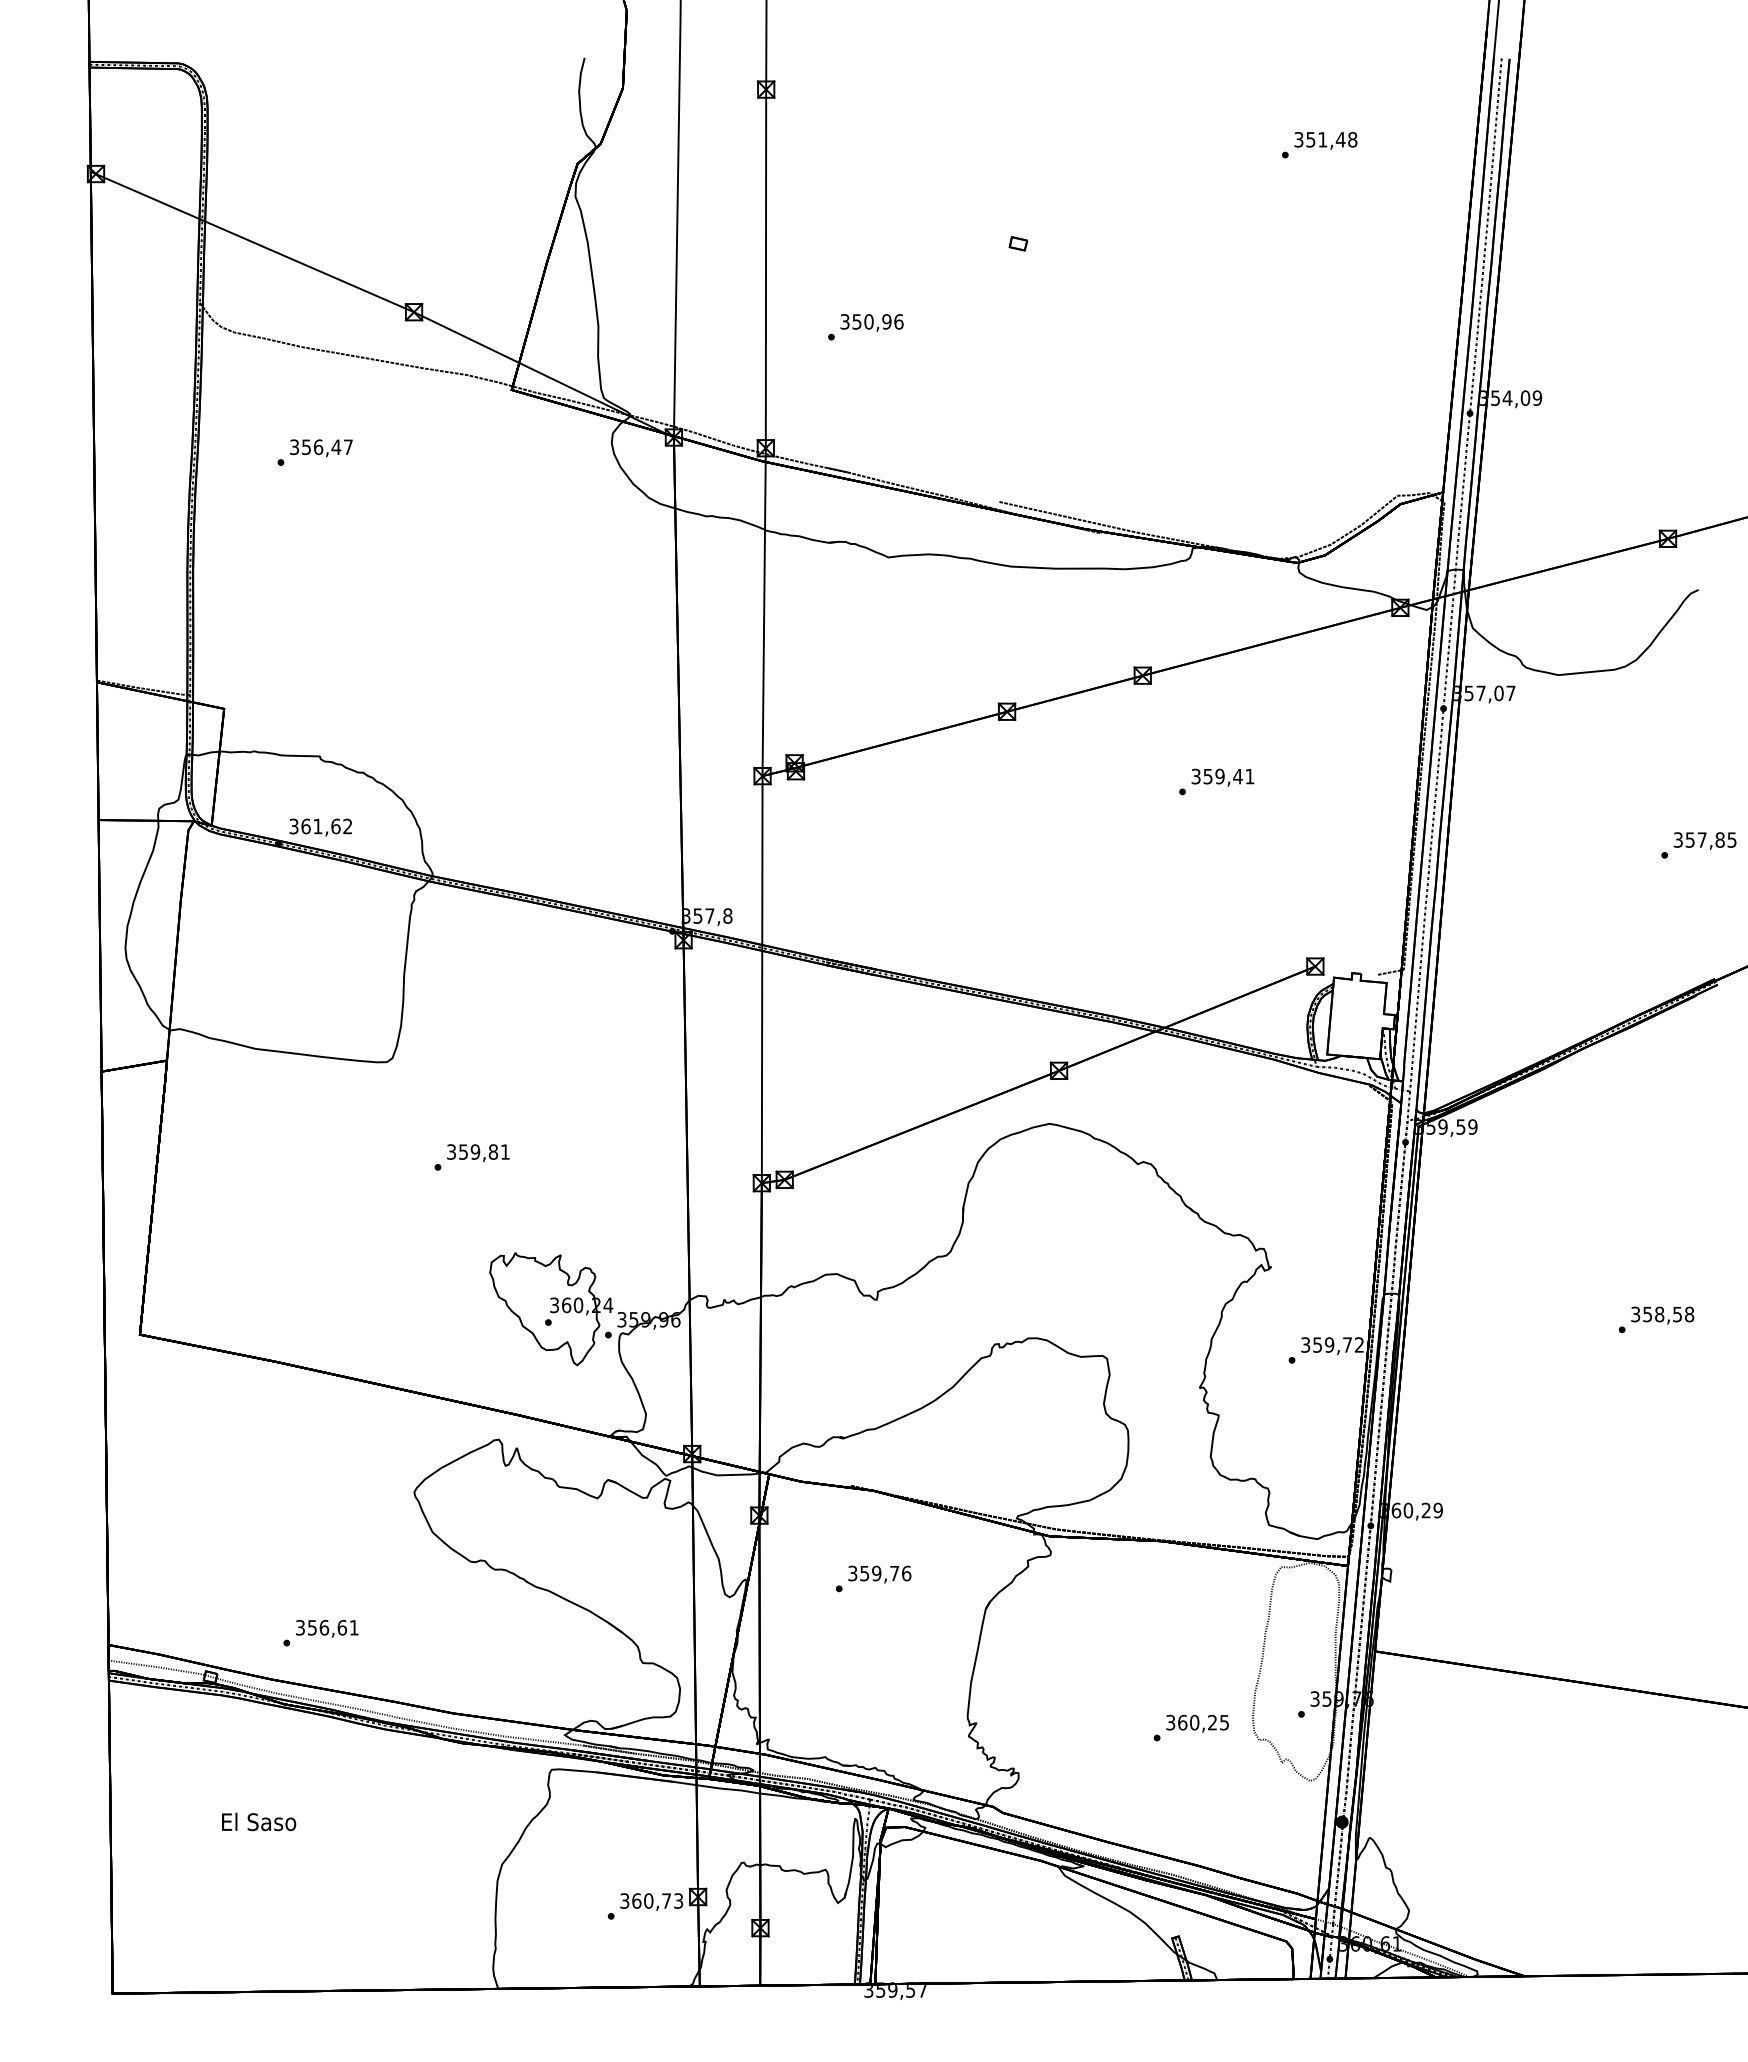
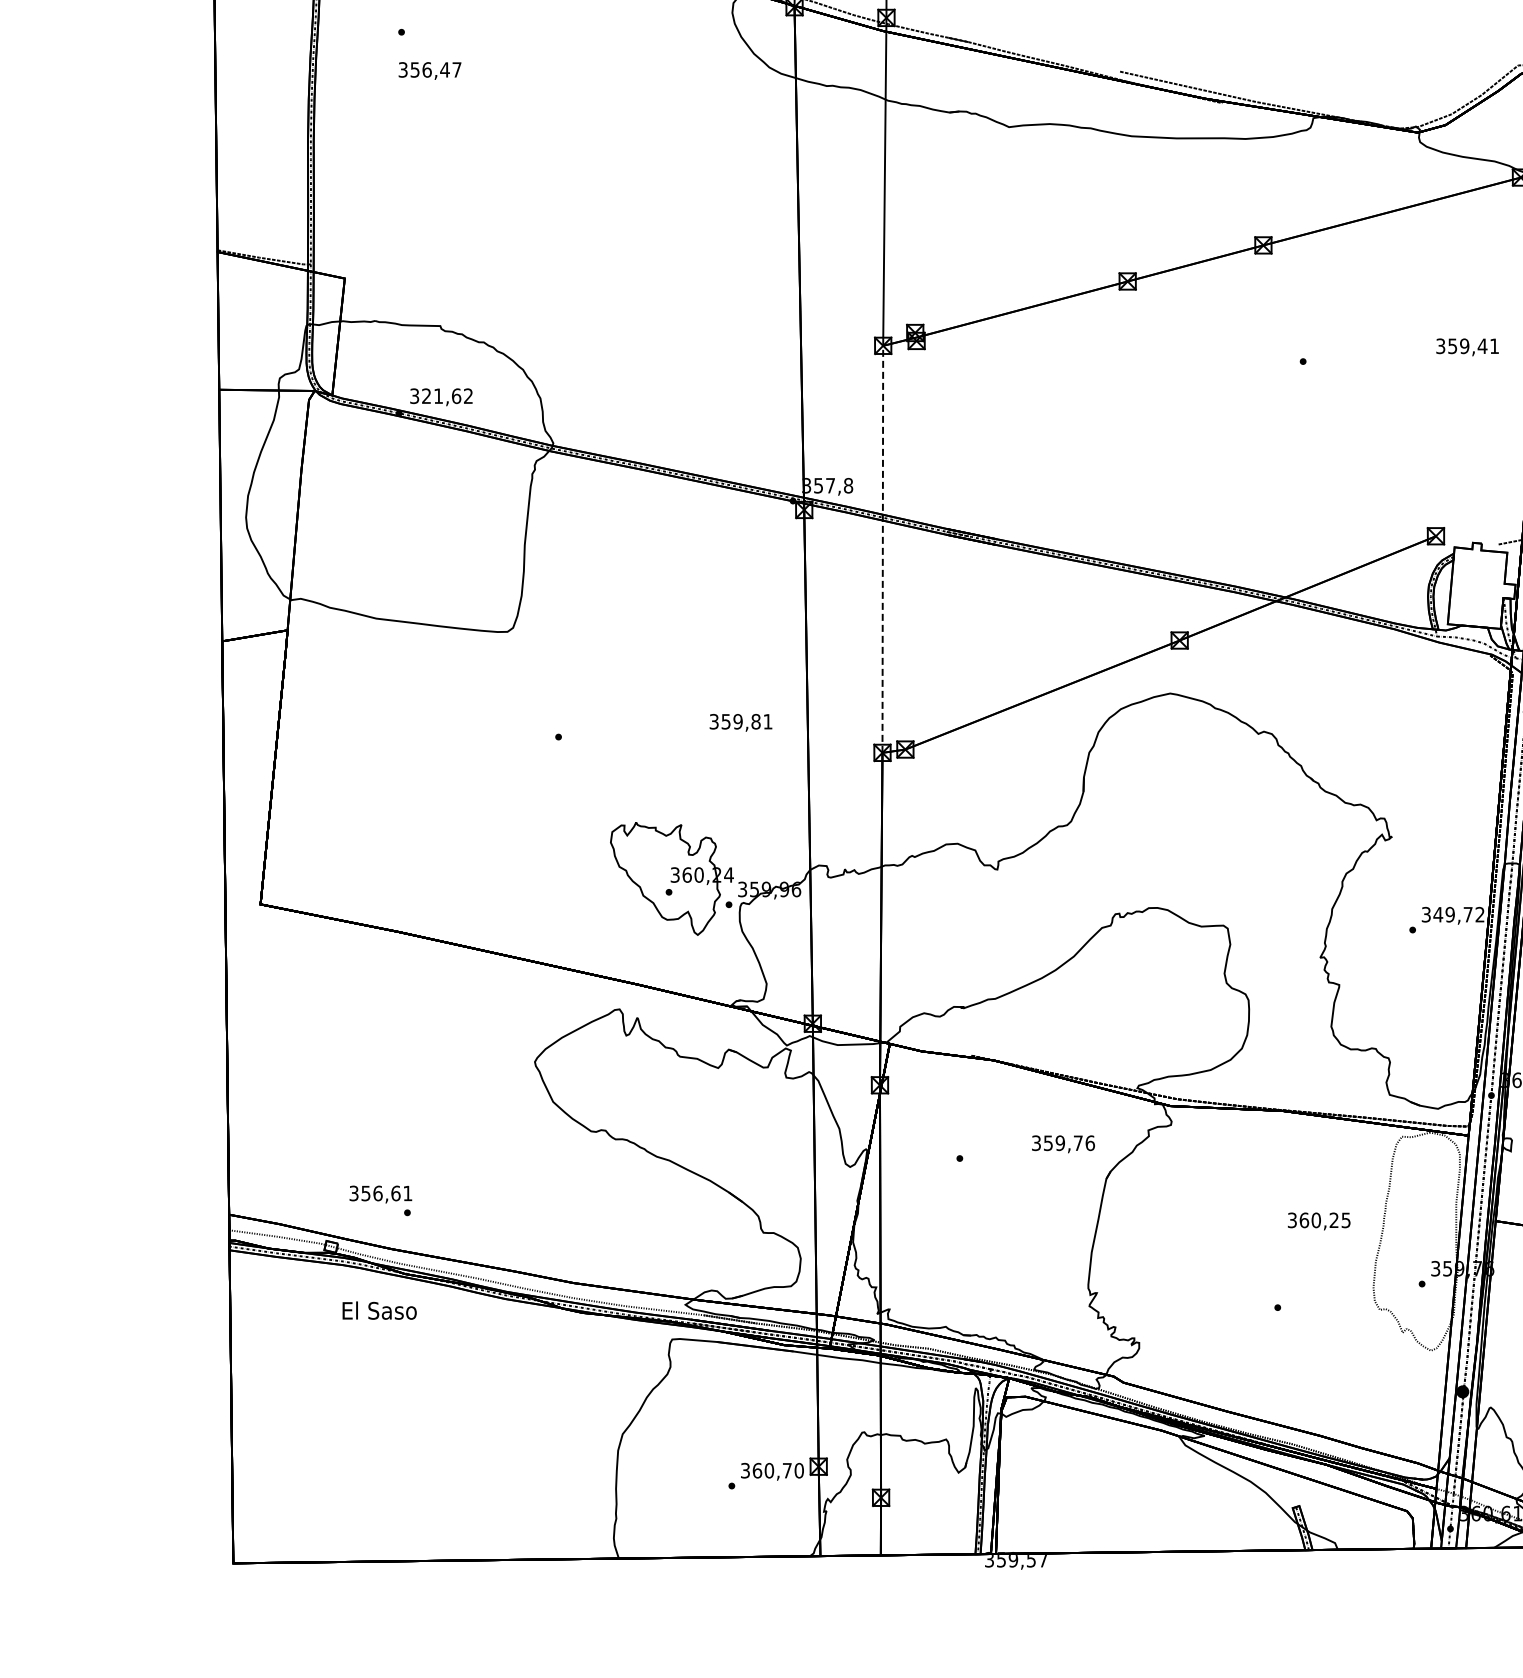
text: (321, 448) -> (430, 71), moved
text: (1222, 777) -> (1467, 347), moved
text: (305, 826) -> (426, 396), 361,62 -> 321,62
line: (762, 979) -> (883, 549), solid -> dashed
text: (478, 1153) -> (741, 723), moved
text: (1317, 1344) -> (1438, 914), 359,72 -> 349,72
text: (879, 1574) -> (1063, 1144), moved
text: (327, 1628) -> (381, 1194), moved
text: (1197, 1723) -> (1319, 1221), moved
text: (259, 1821) -> (380, 1310), moved
text: (678, 1900) -> (799, 1470), 360,73 -> 360,70

